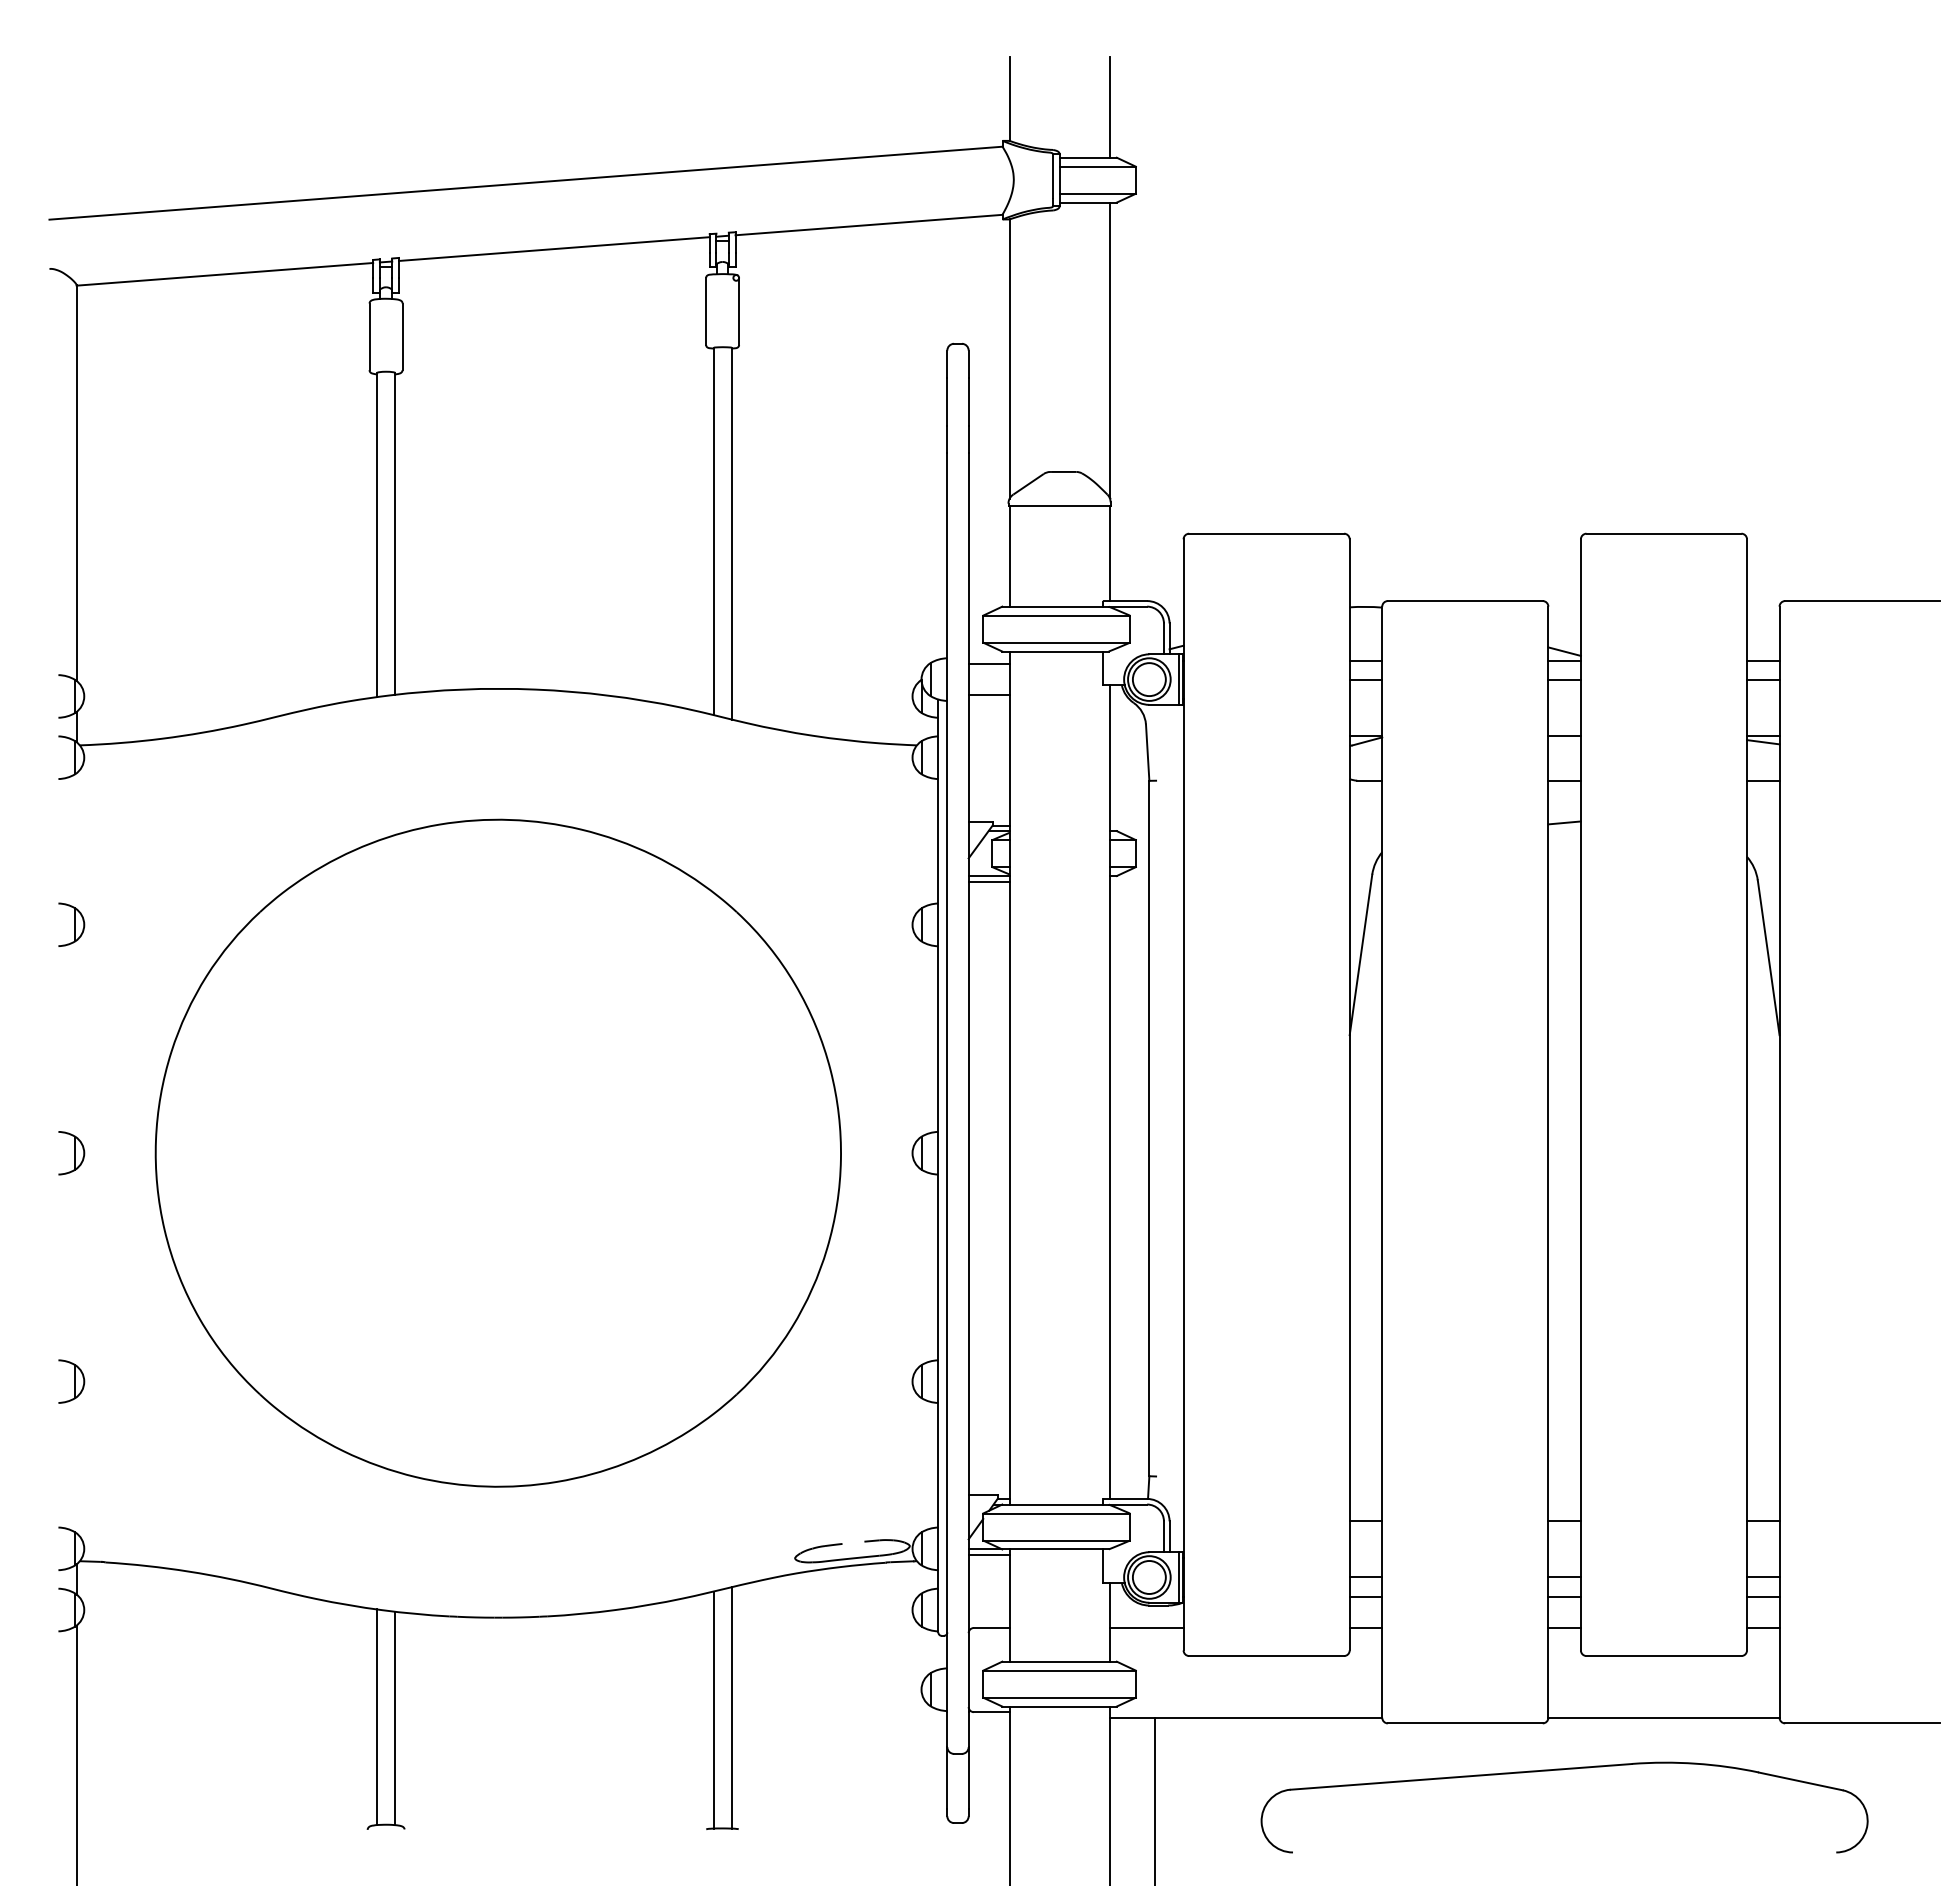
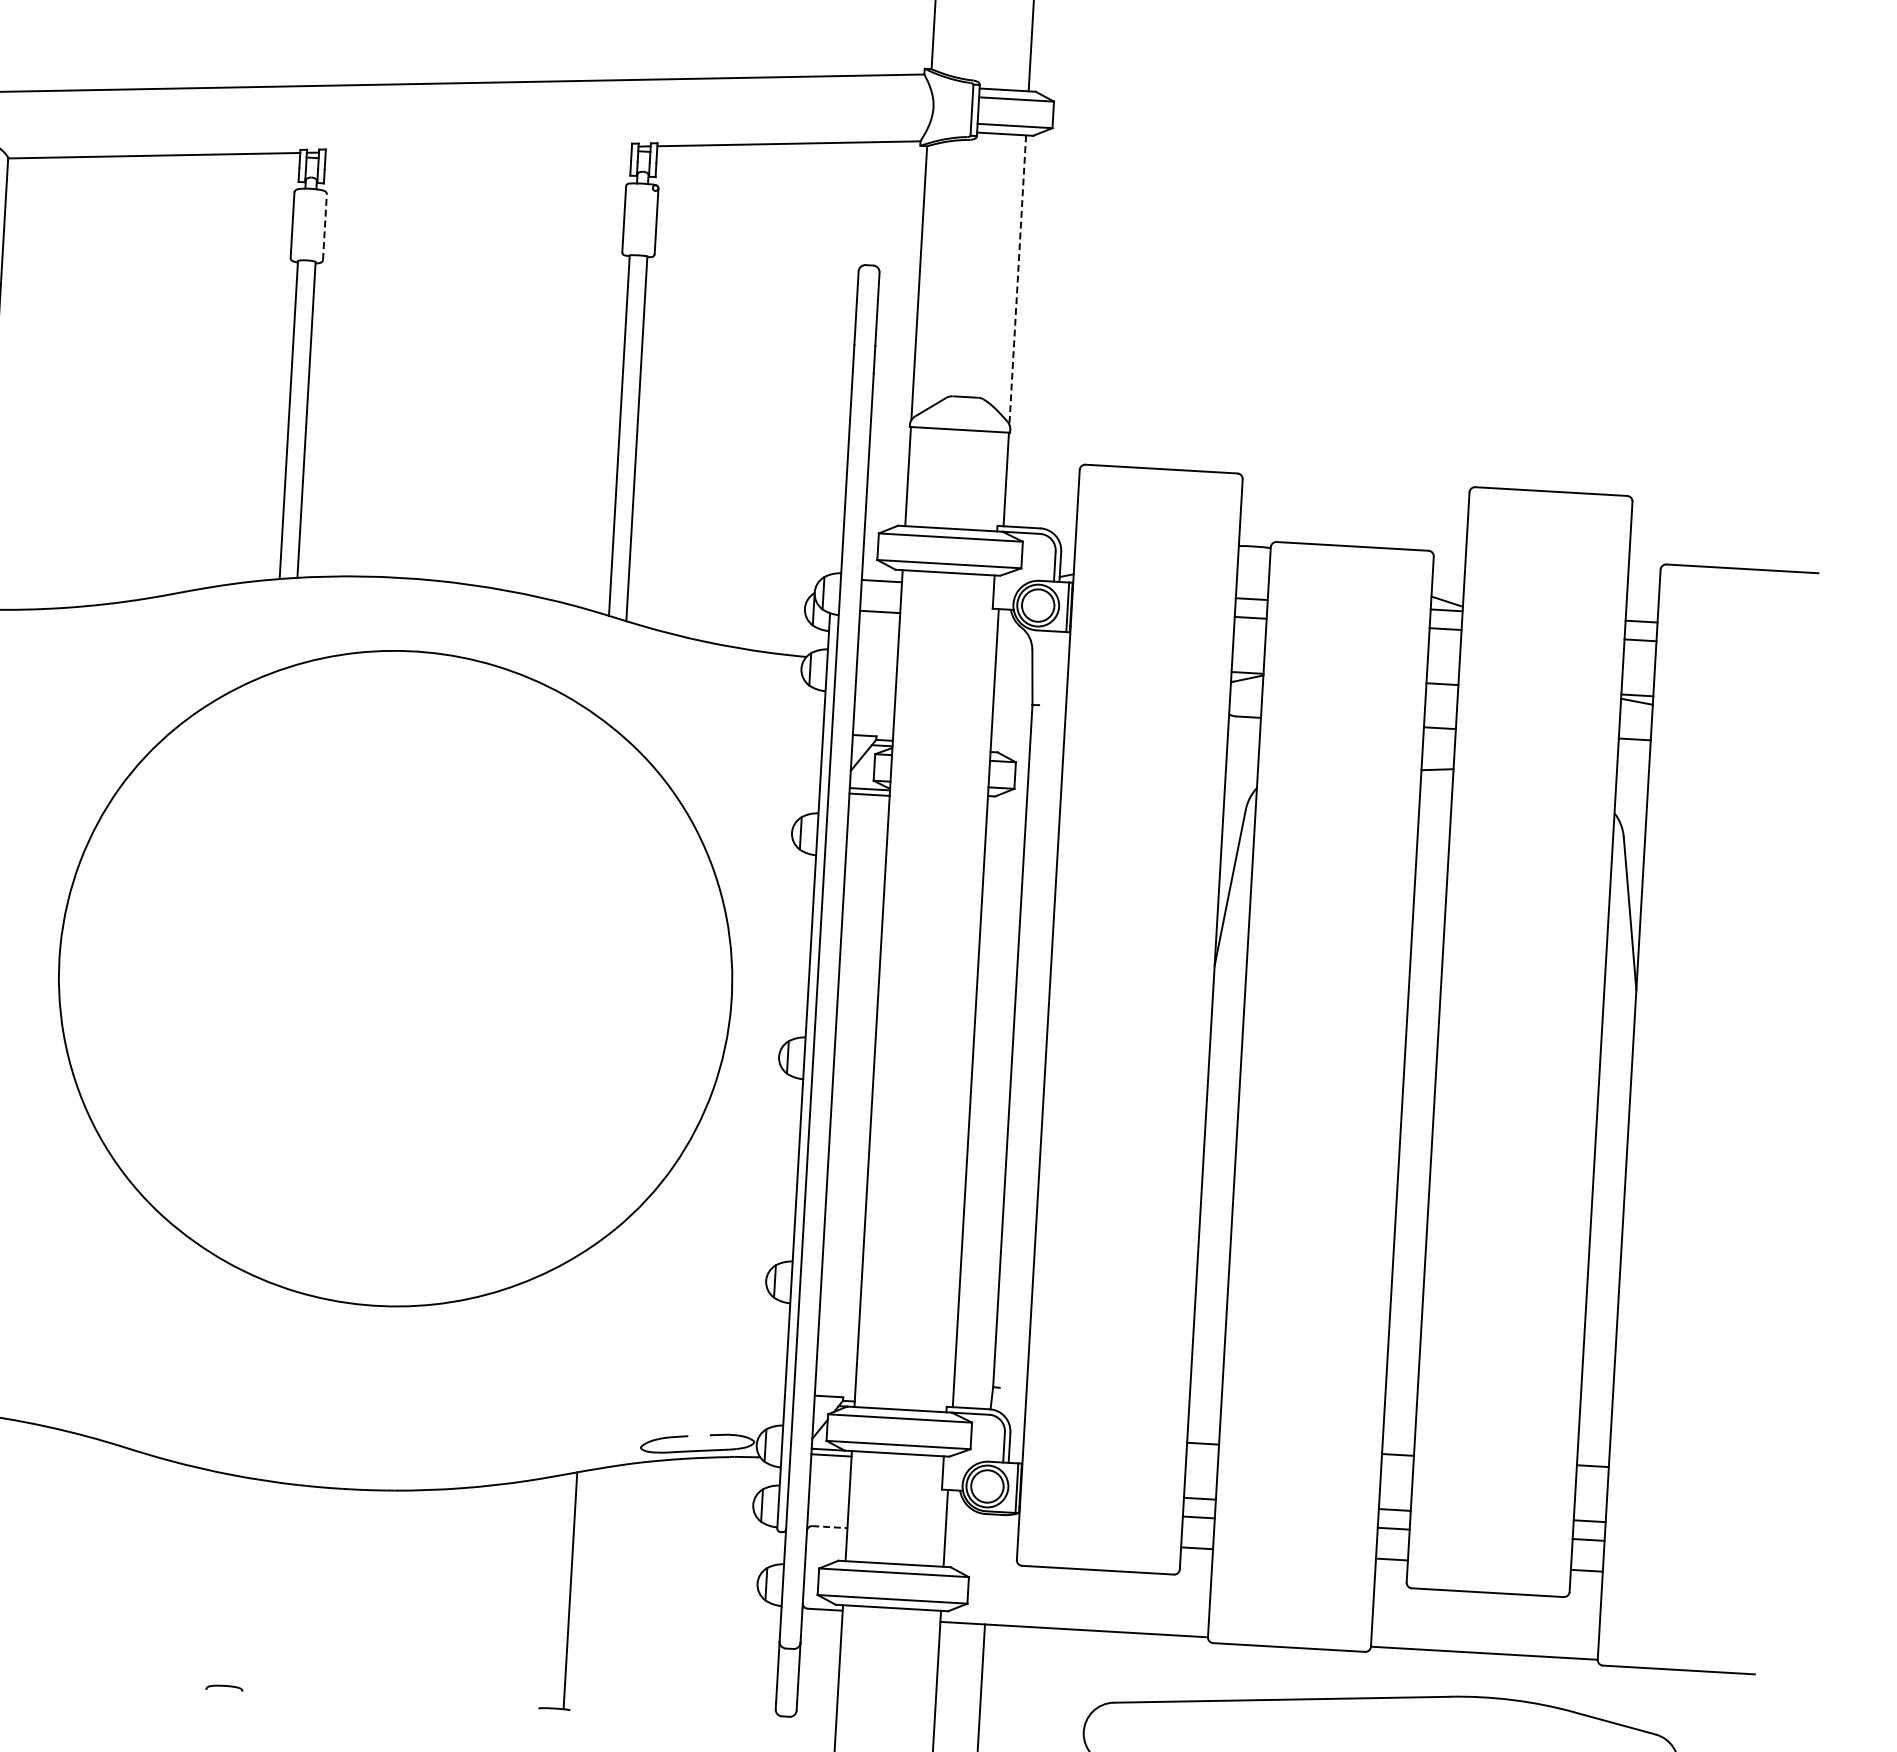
line: (553, 248) -> (478, 148), removed
line: (402, 336) -> (324, 226), solid -> dashed
line: (1109, 350) -> (1017, 280), solid -> dashed
part: (497, 1152) -> (394, 977), moved
line: (991, 1628) -> (829, 1527), solid -> dashed
line: (1146, 1628) -> (981, 1536), removed
line: (713, 1709) -> (552, 1591), removed
line: (377, 1717) -> (222, 1580), removed
line: (395, 1718) -> (239, 1582), removed

